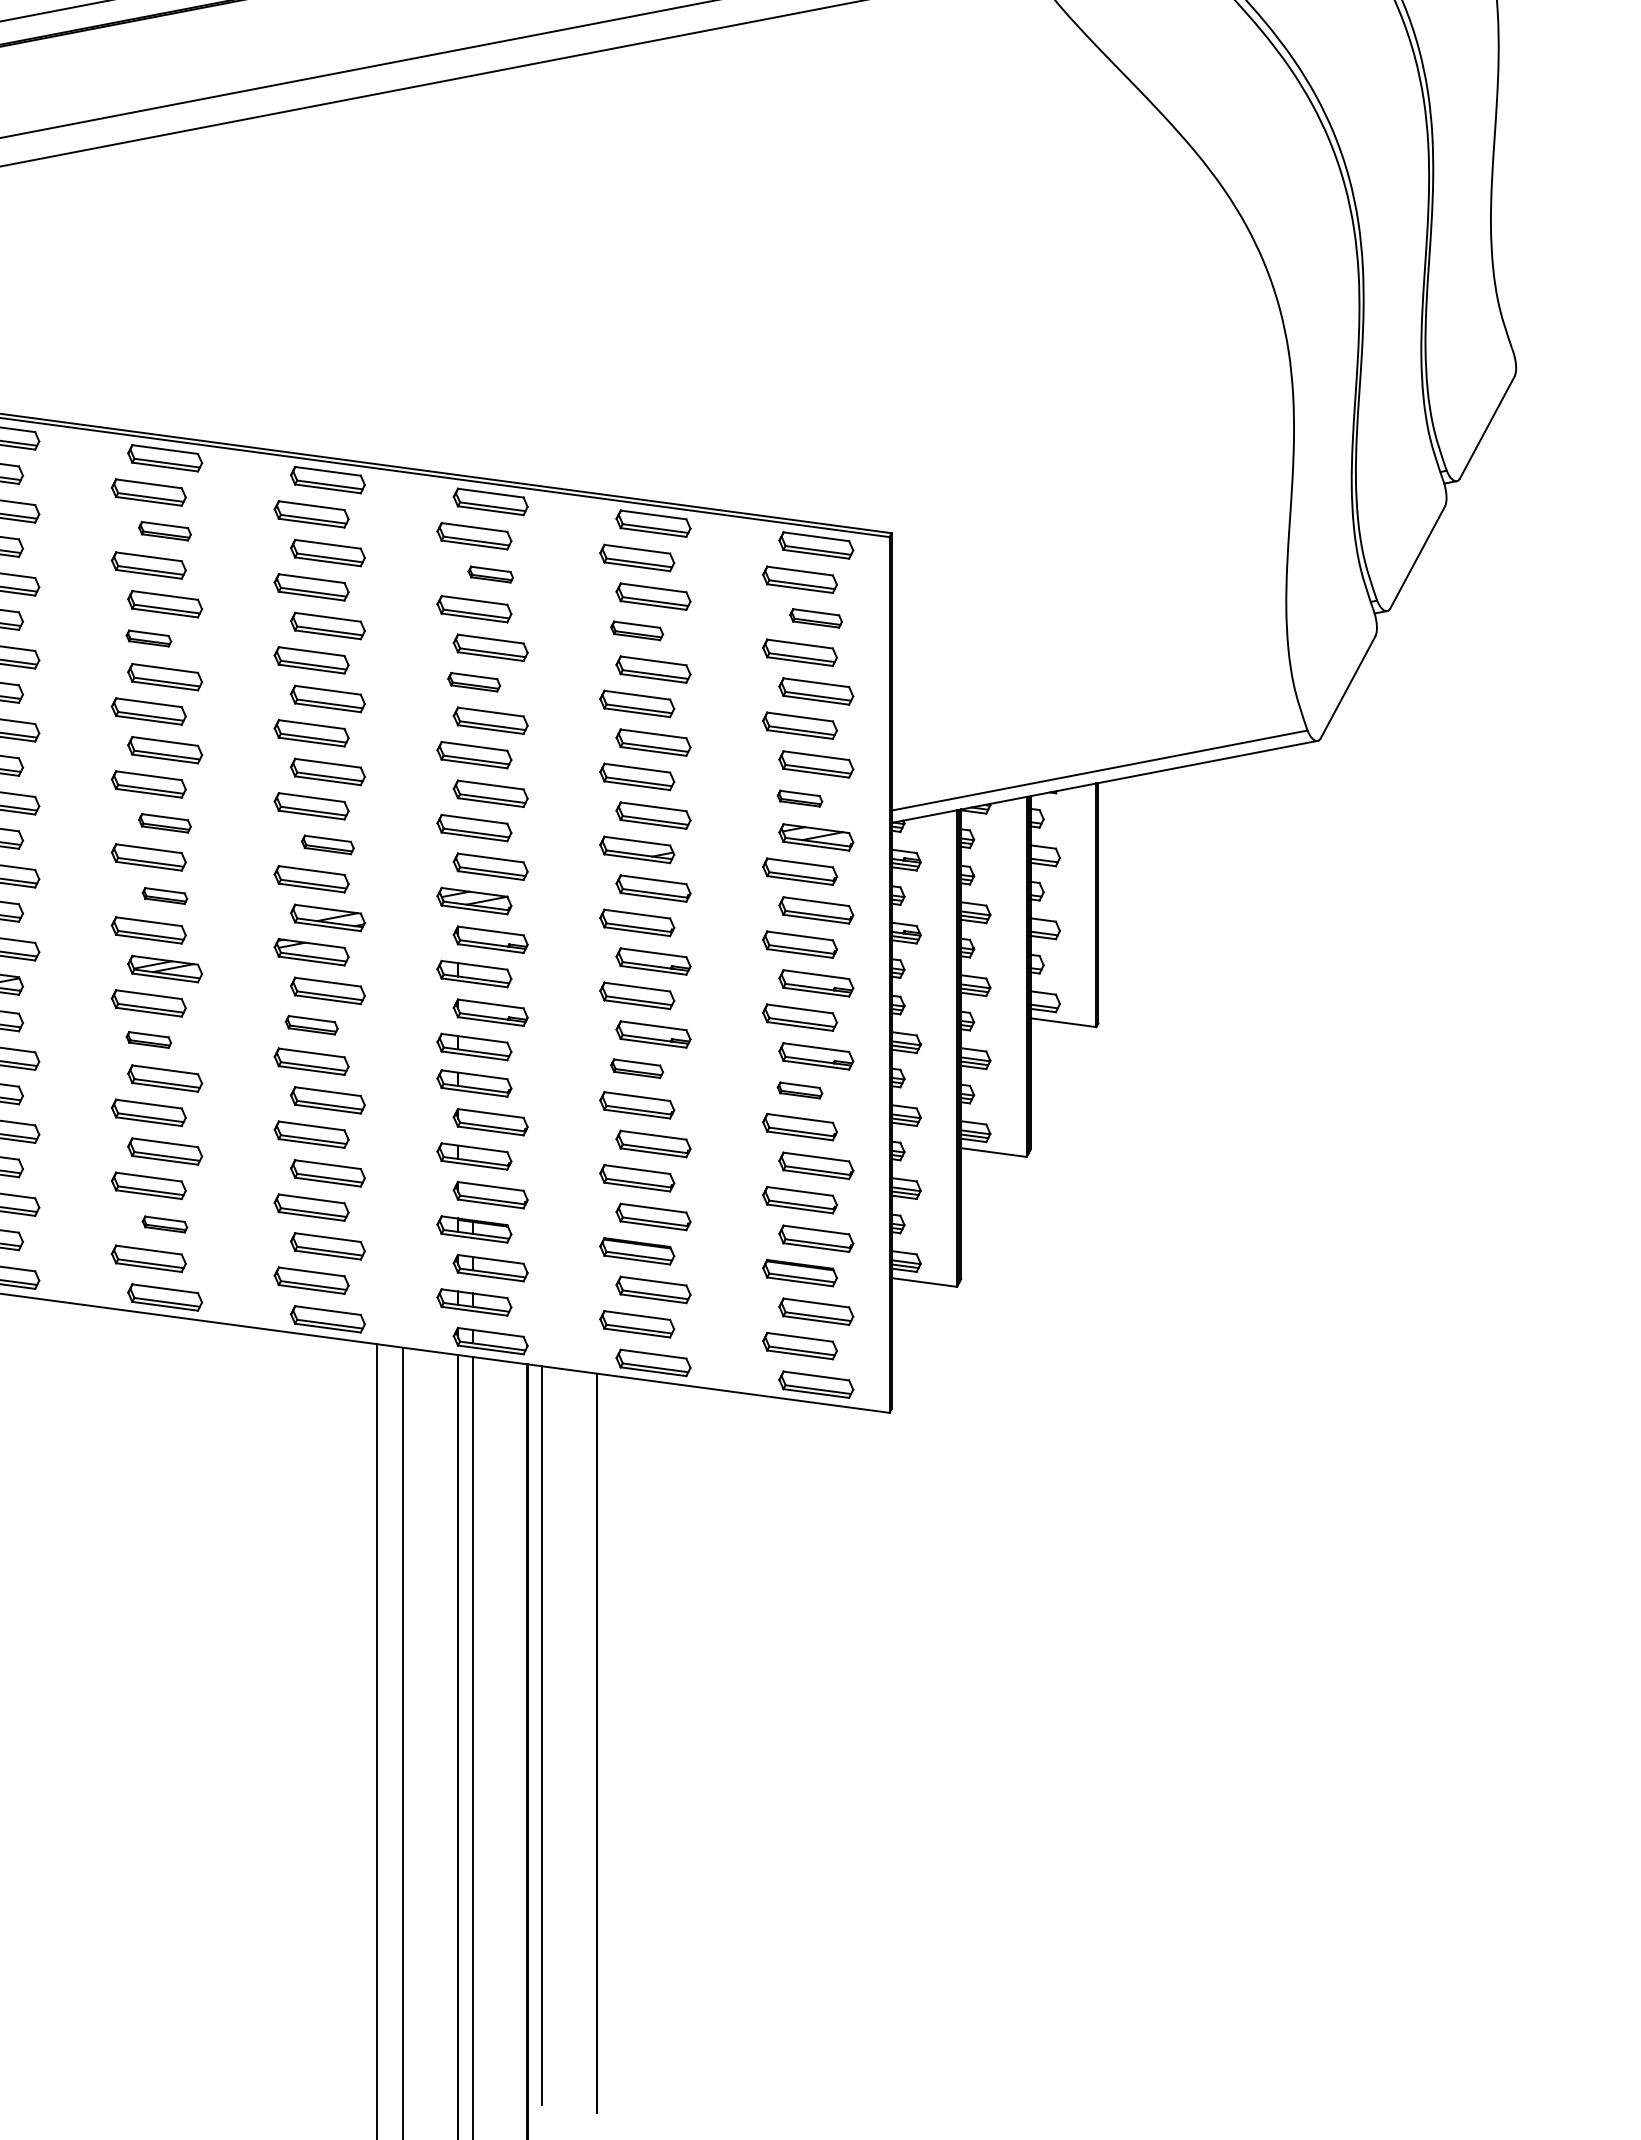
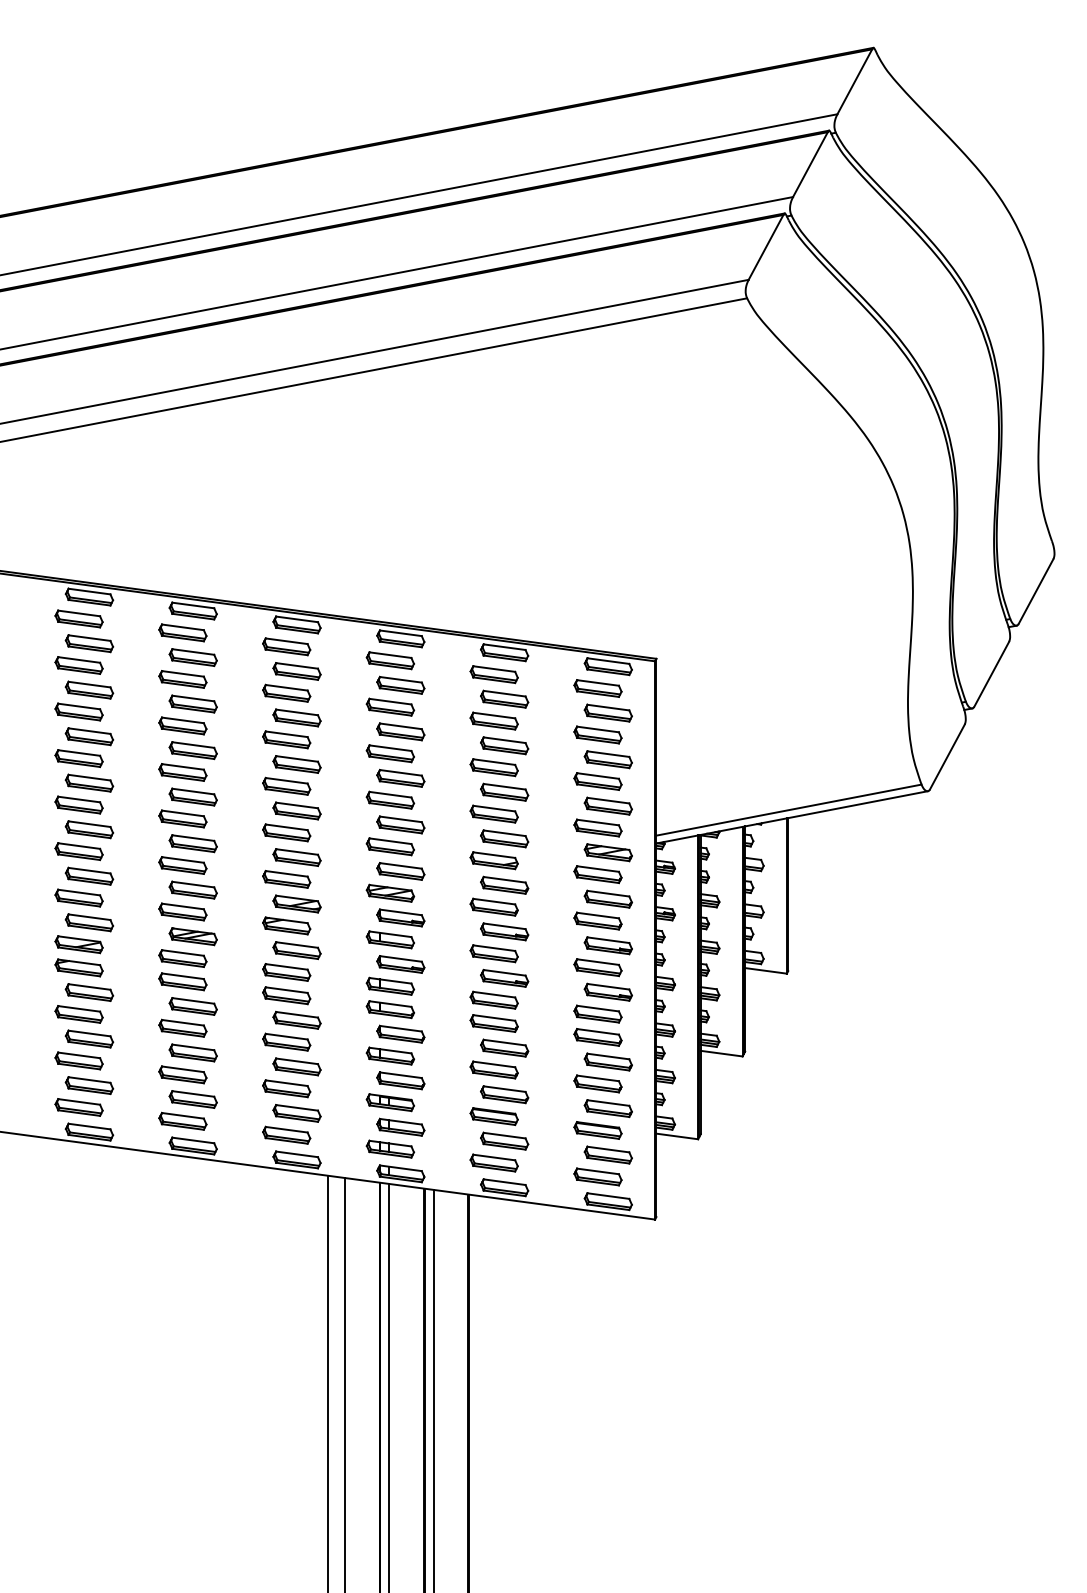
part: (163, 531) -> (192, 657), size x1.43
part: (490, 573) -> (400, 684), size x1.67
part: (814, 617) -> (607, 712), size x1.43
part: (636, 629) -> (493, 720), size x1.43
part: (148, 637) -> (182, 725), size x1.67
part: (472, 681) -> (389, 753), size x1.43
part: (799, 797) -> (597, 827), size x1.67
part: (163, 822) -> (192, 843), size x1.43
part: (327, 844) -> (296, 857), size x1.43
part: (163, 895) -> (192, 889), size x1.67
part: (311, 1025) -> (286, 972), size x1.43
part: (148, 1039) -> (182, 981), size x1.67
part: (636, 1067) -> (493, 999), size x1.43
part: (799, 1089) -> (597, 1013), size x1.67
part: (163, 1224) -> (192, 1099), size x1.67

